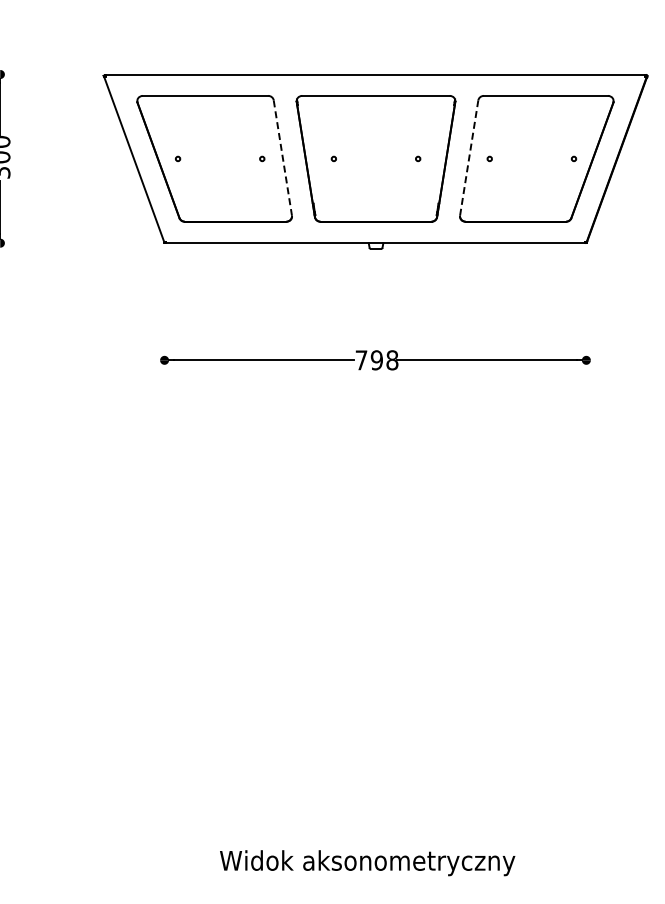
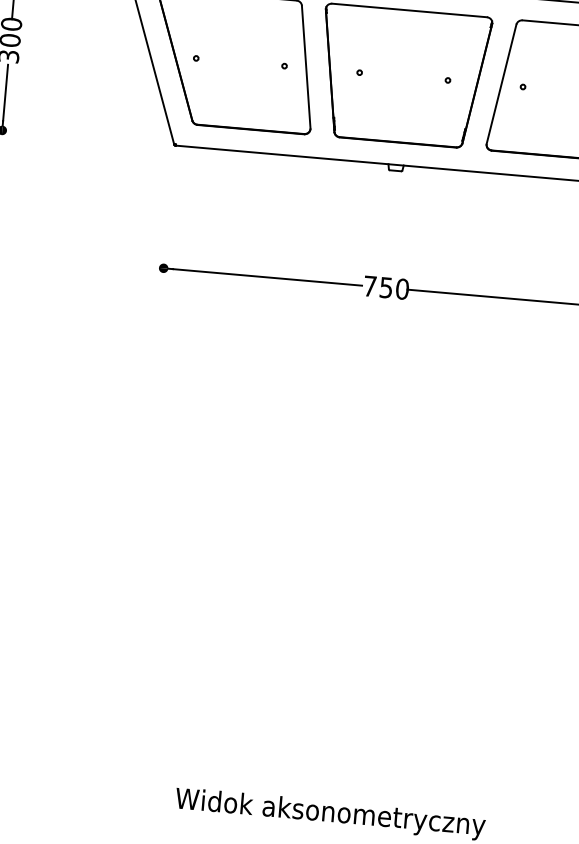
line: (469, 157) -> (501, 83), dashed -> solid
line: (282, 158) -> (305, 67), dashed -> solid
text: (384, 360) -> (394, 288), 798 -> 750

